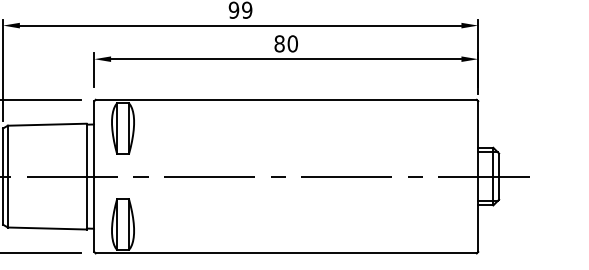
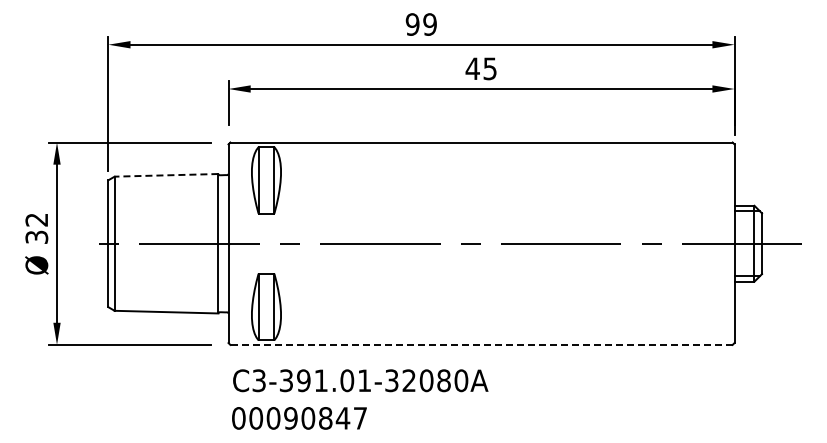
text: (286, 43) -> (481, 68), 80 -> 45
line: (47, 124) -> (166, 175), solid -> dashed
line: (286, 253) -> (481, 344), solid -> dashed

